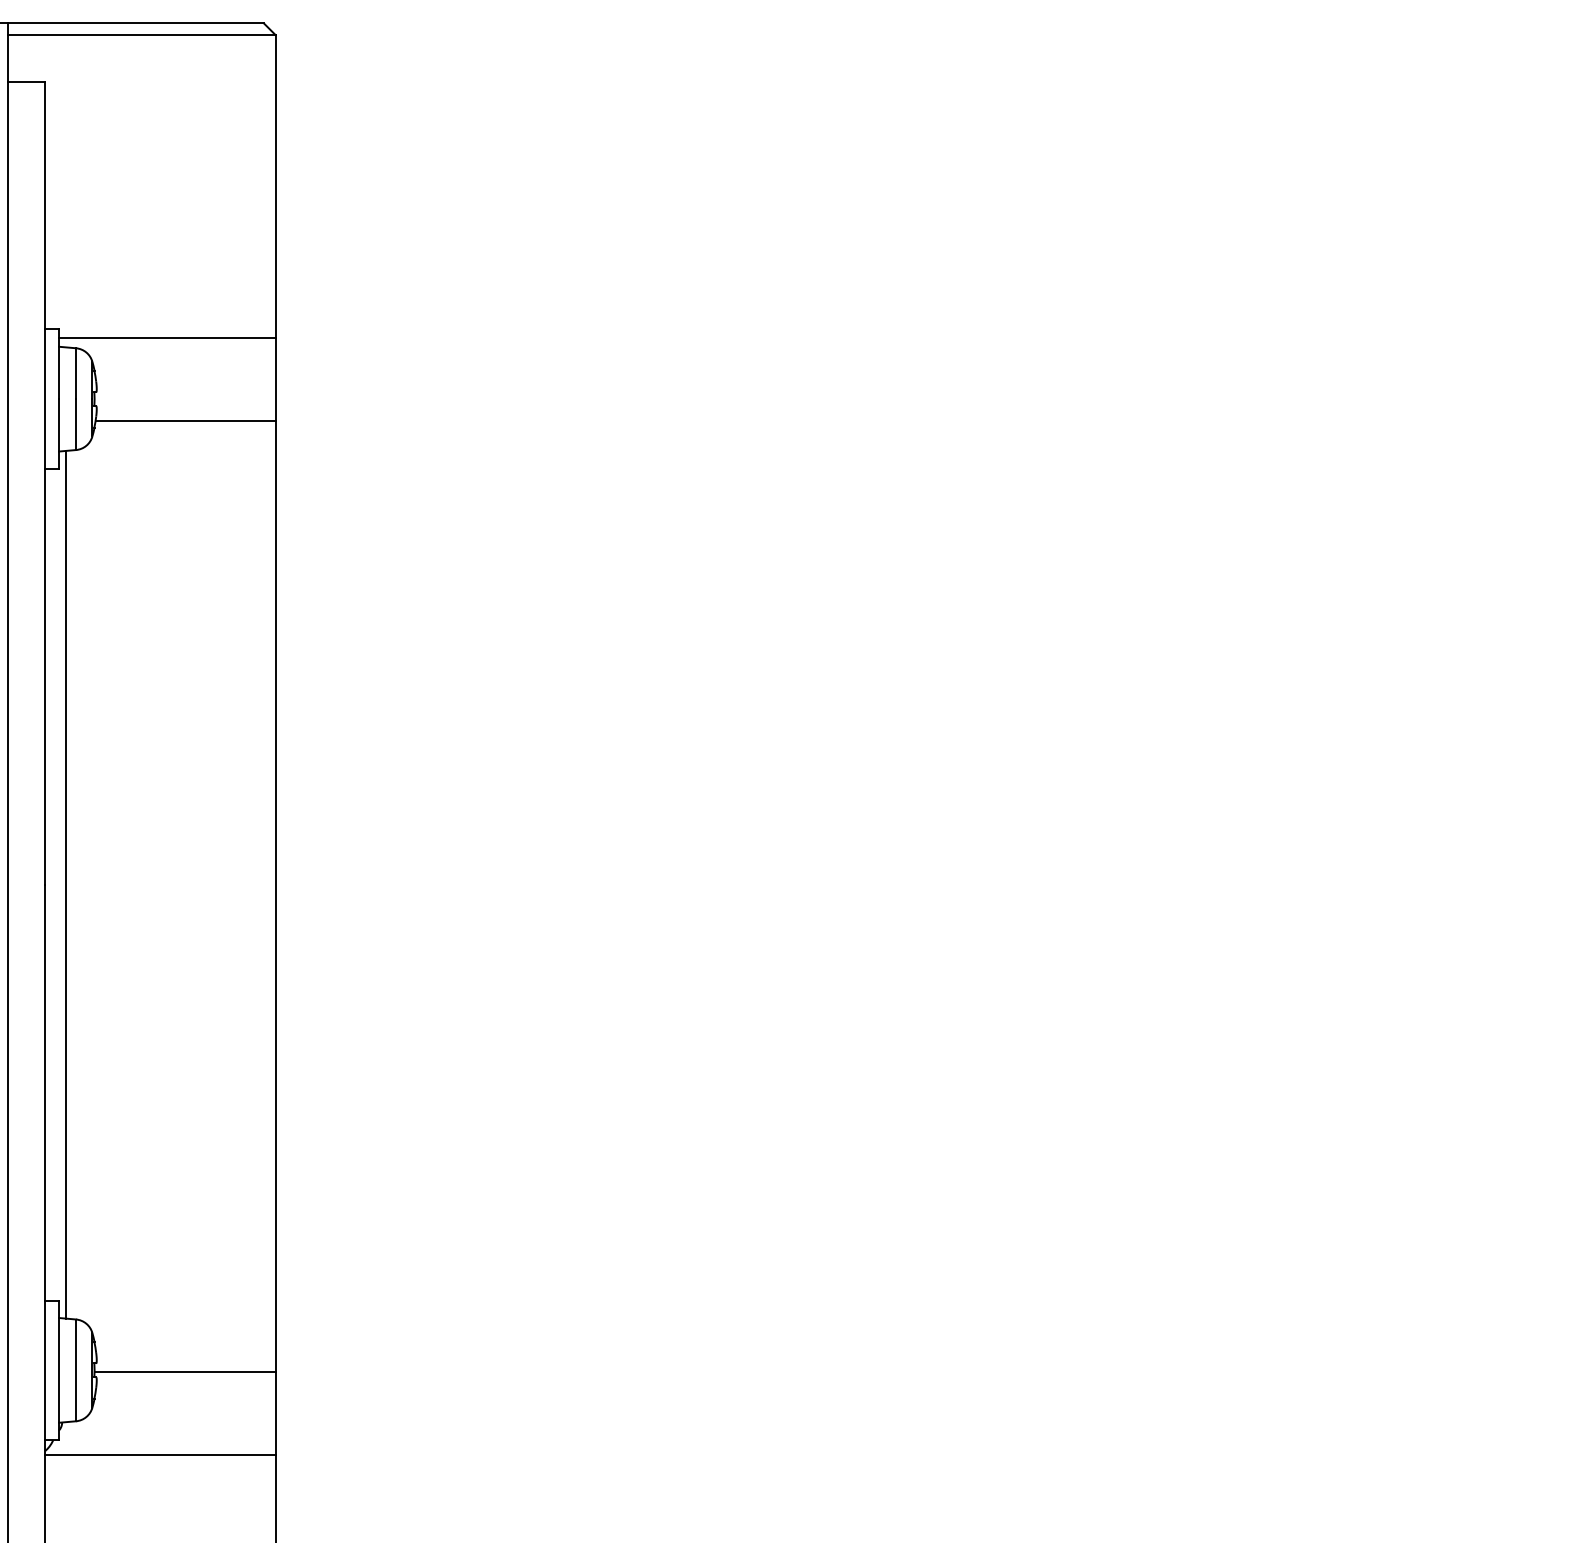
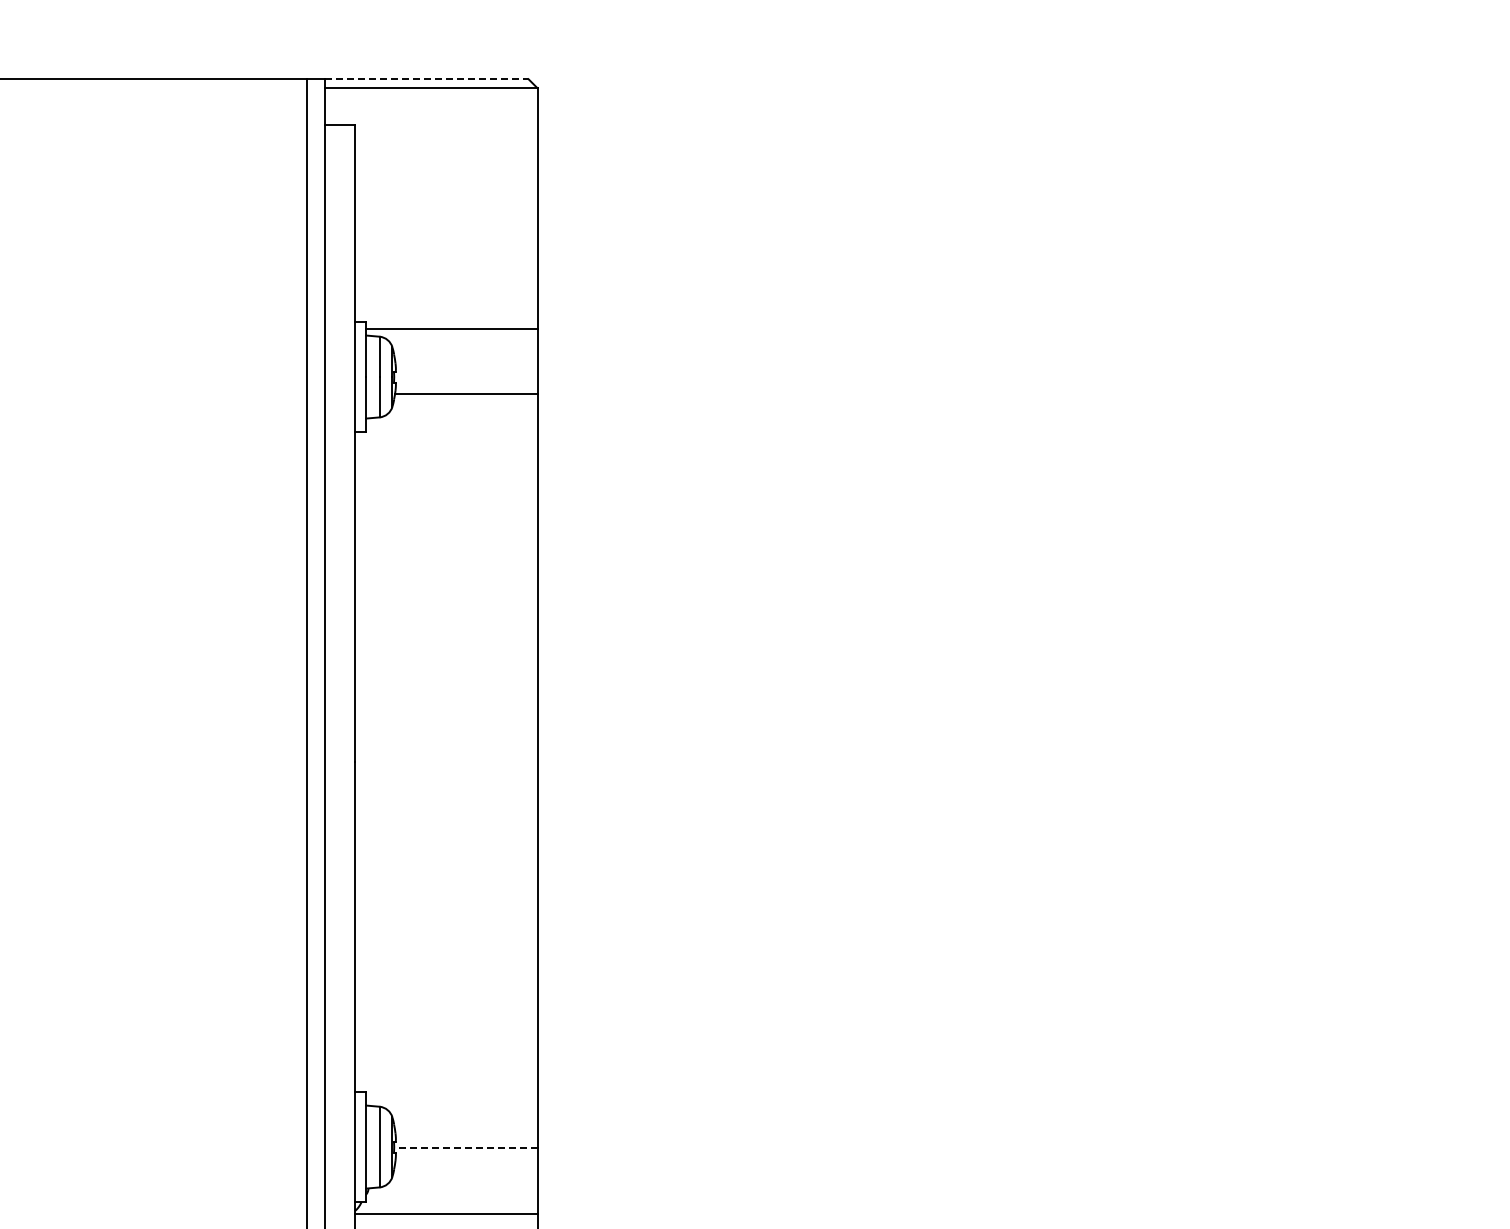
line: (135, 23) -> (426, 79), solid -> dashed
line: (65, 885) -> (371, 762), removed
line: (184, 1372) -> (465, 1148), solid -> dashed

